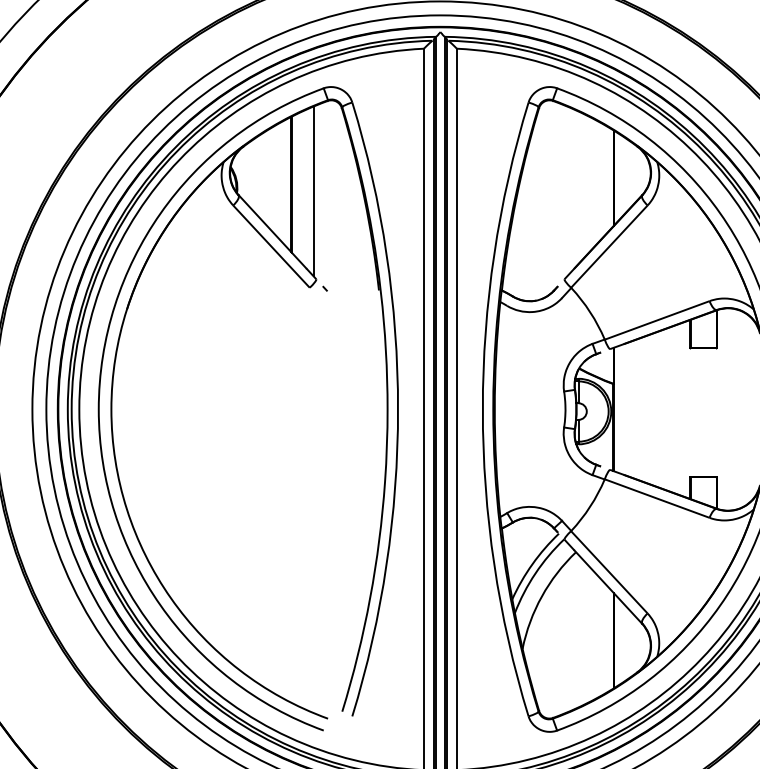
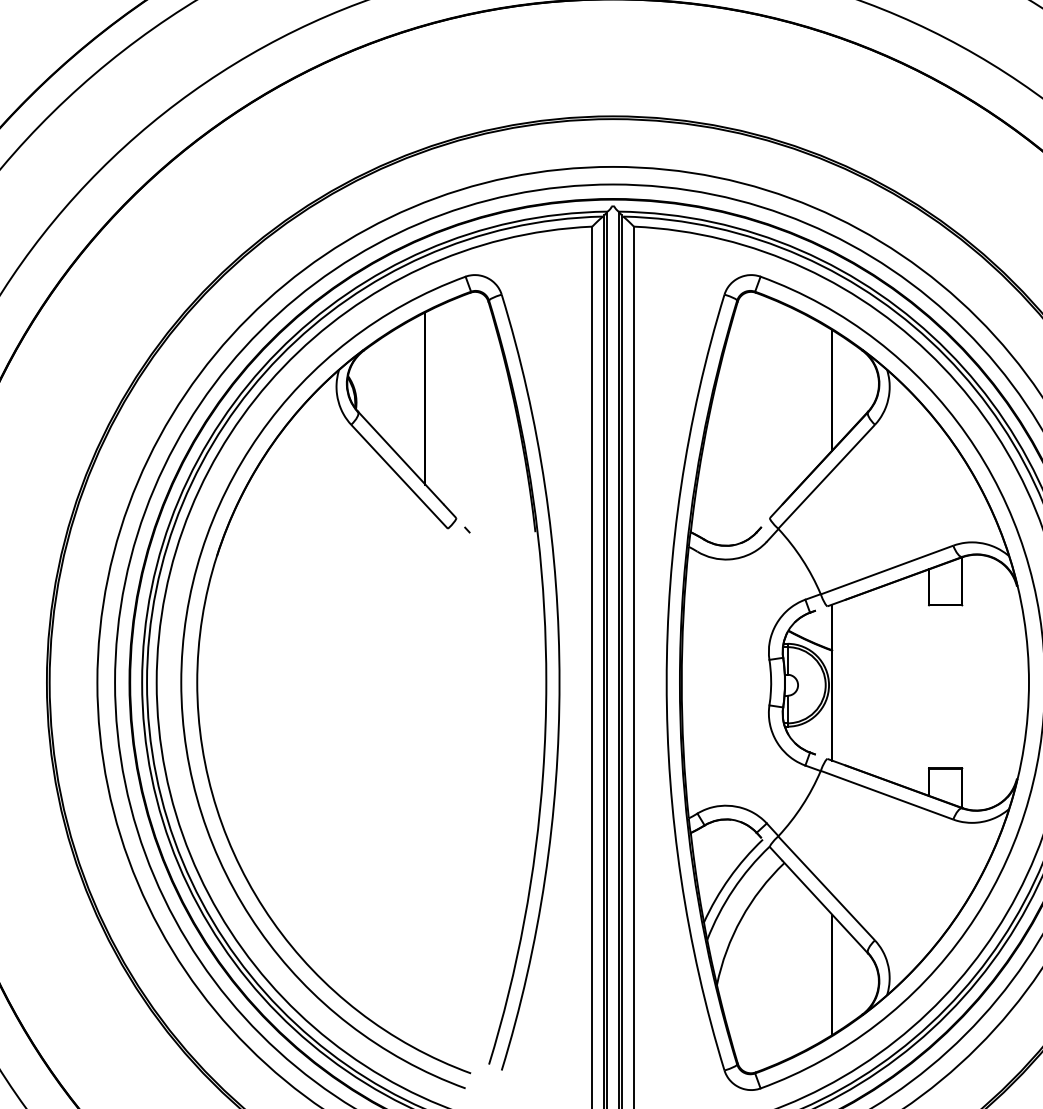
line: (313, 191) -> (452, 406), removed

